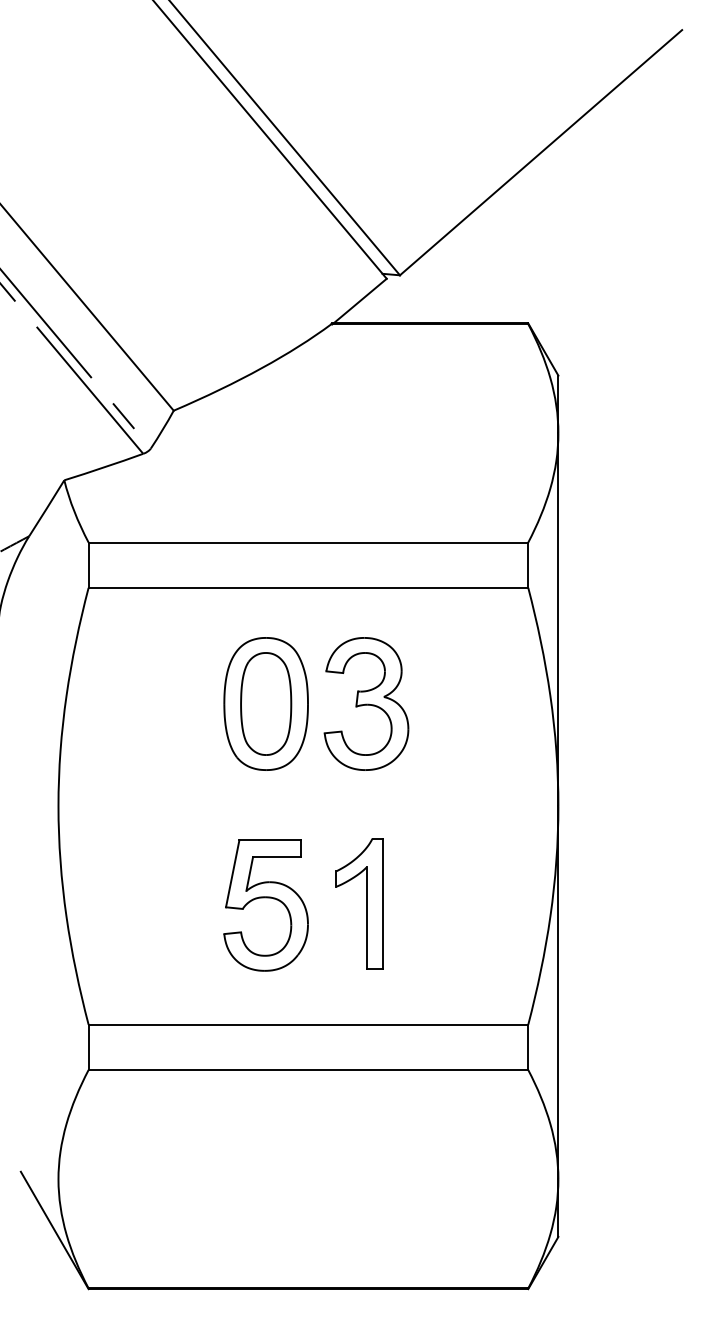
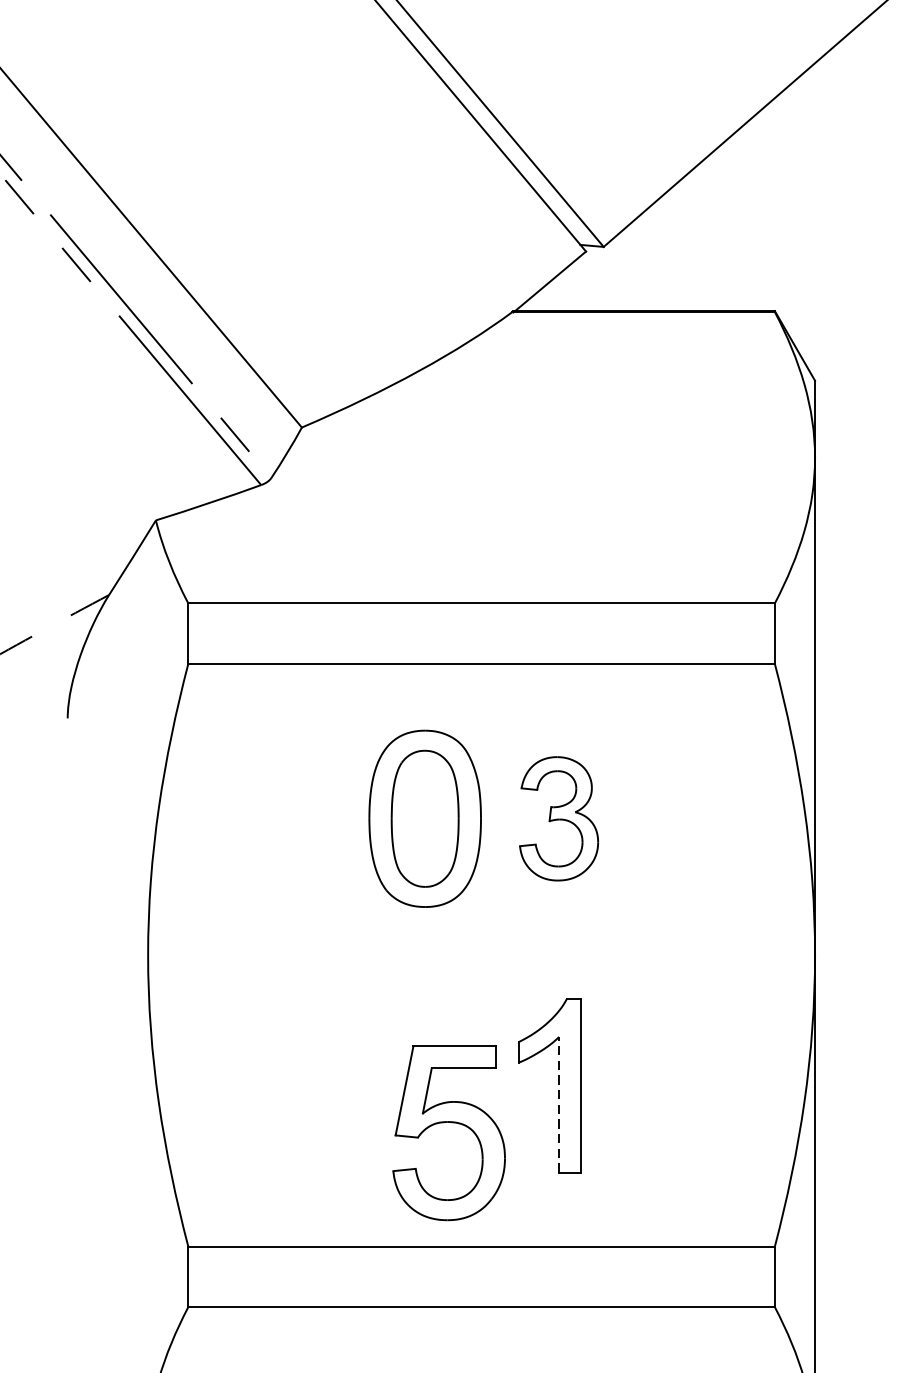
part: (366, 703) -> (559, 818), size x0.7
part: (265, 898) -> (448, 1123), moved
line: (366, 918) -> (559, 1104), solid -> dashed

